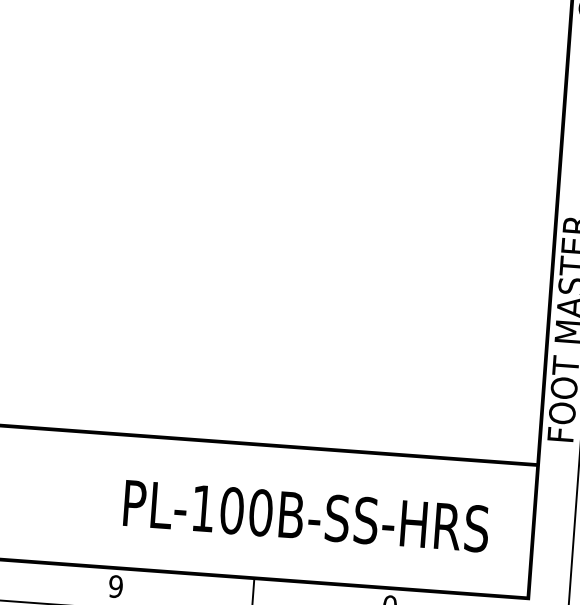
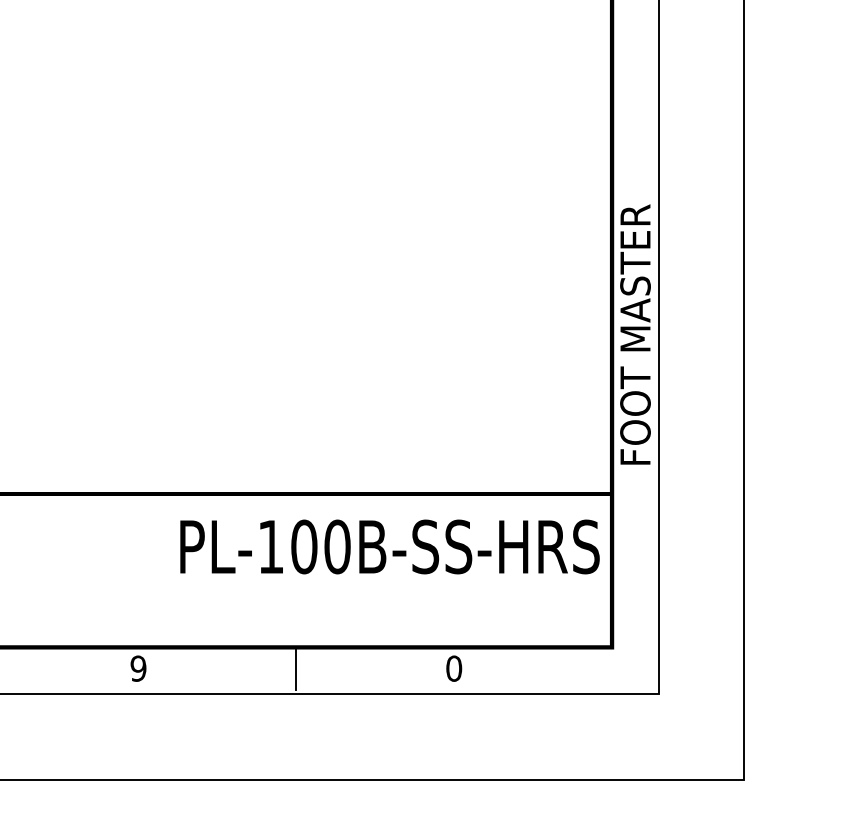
text: (306, 515) -> (389, 546), moved

